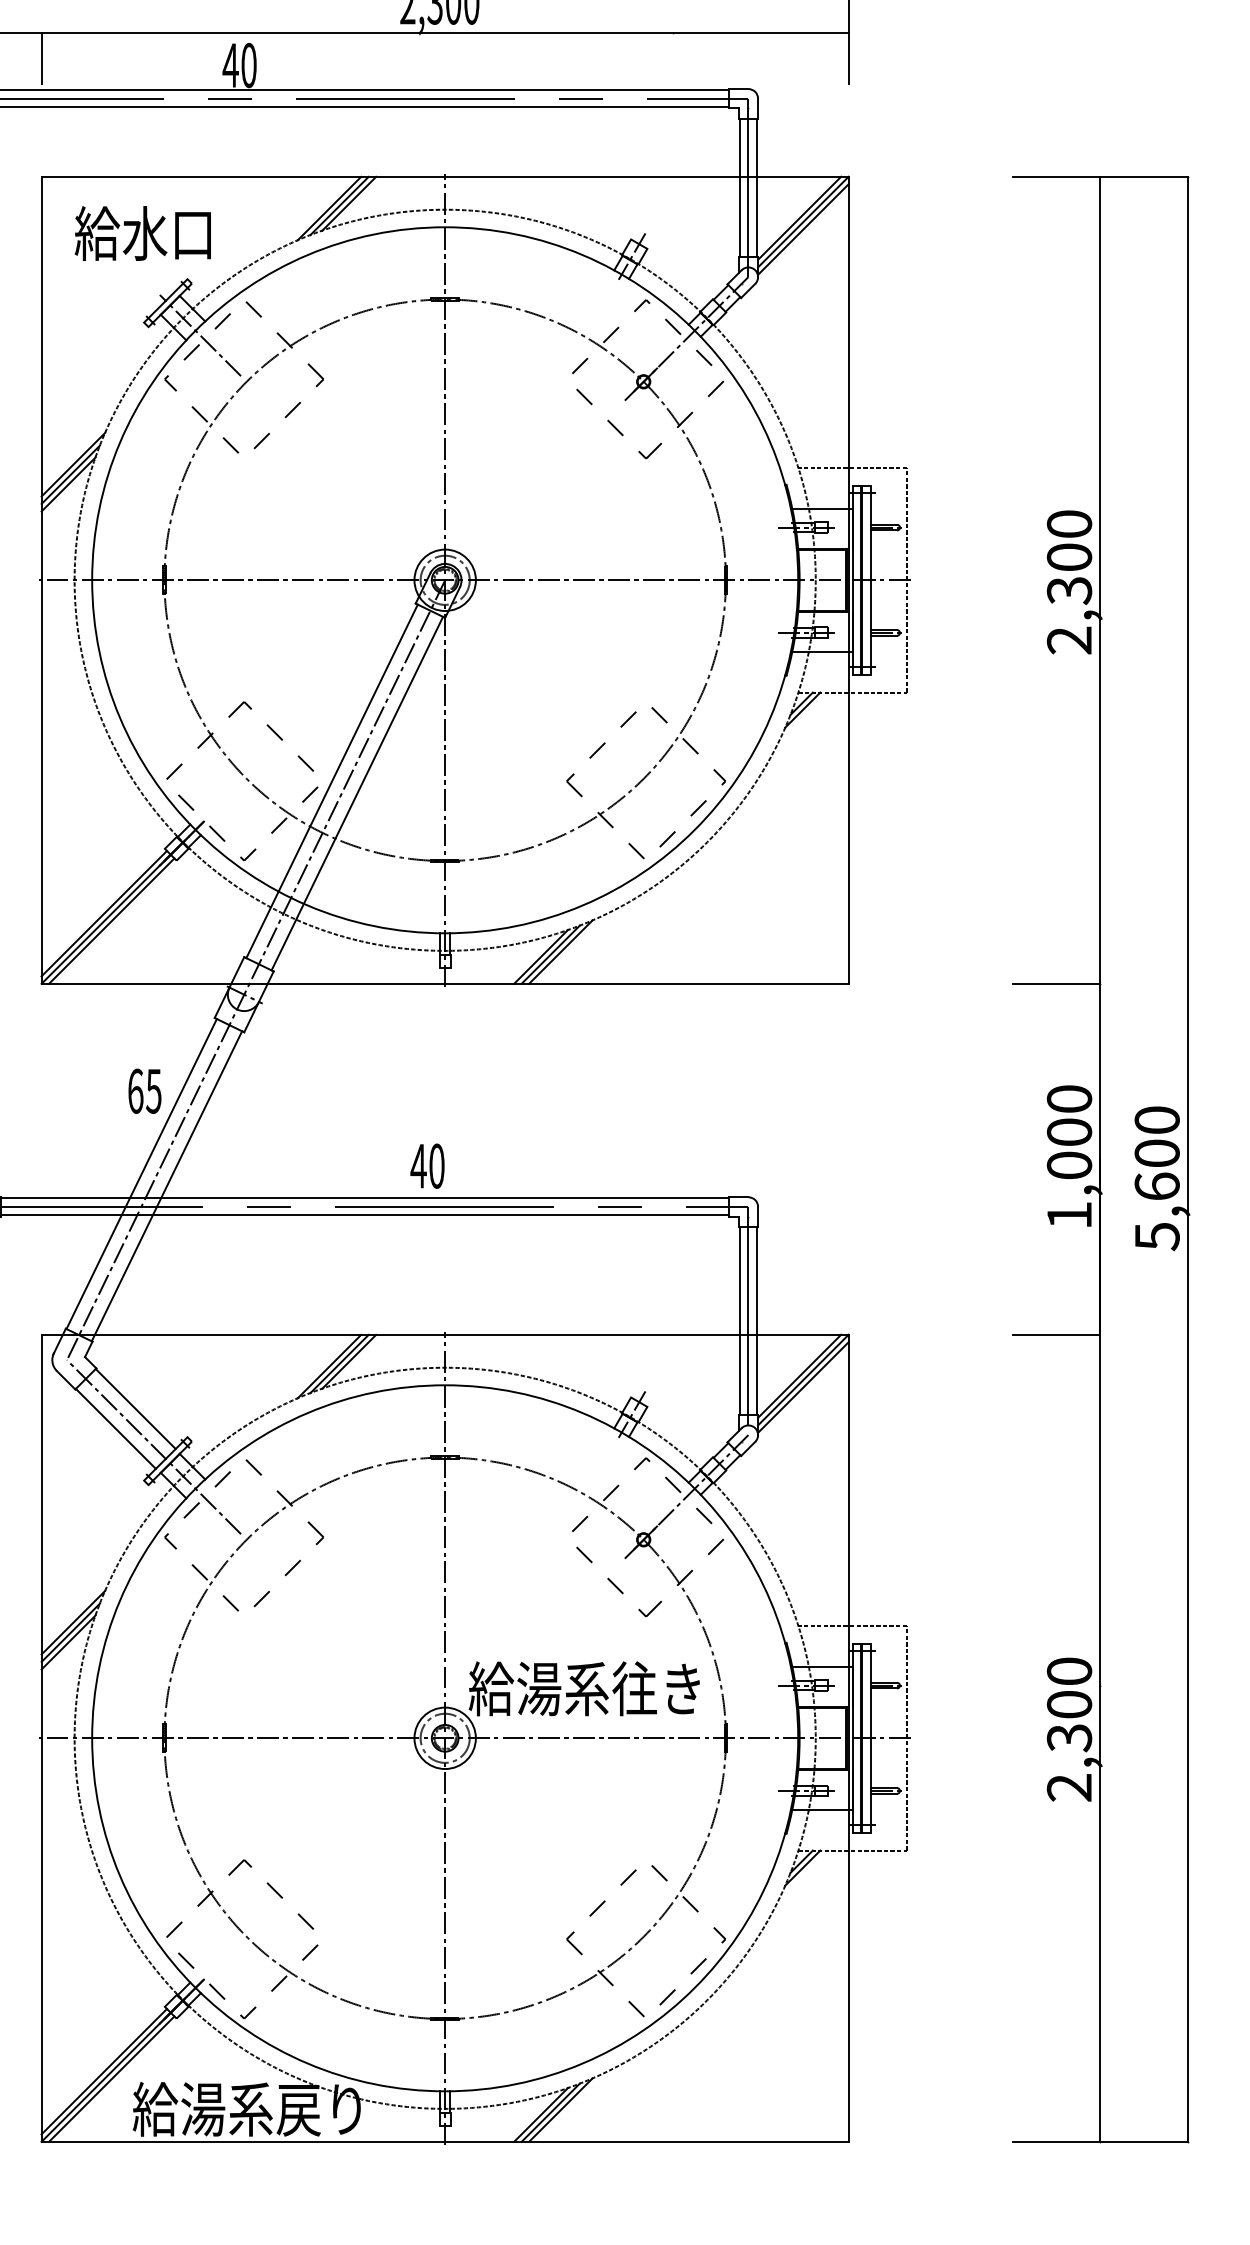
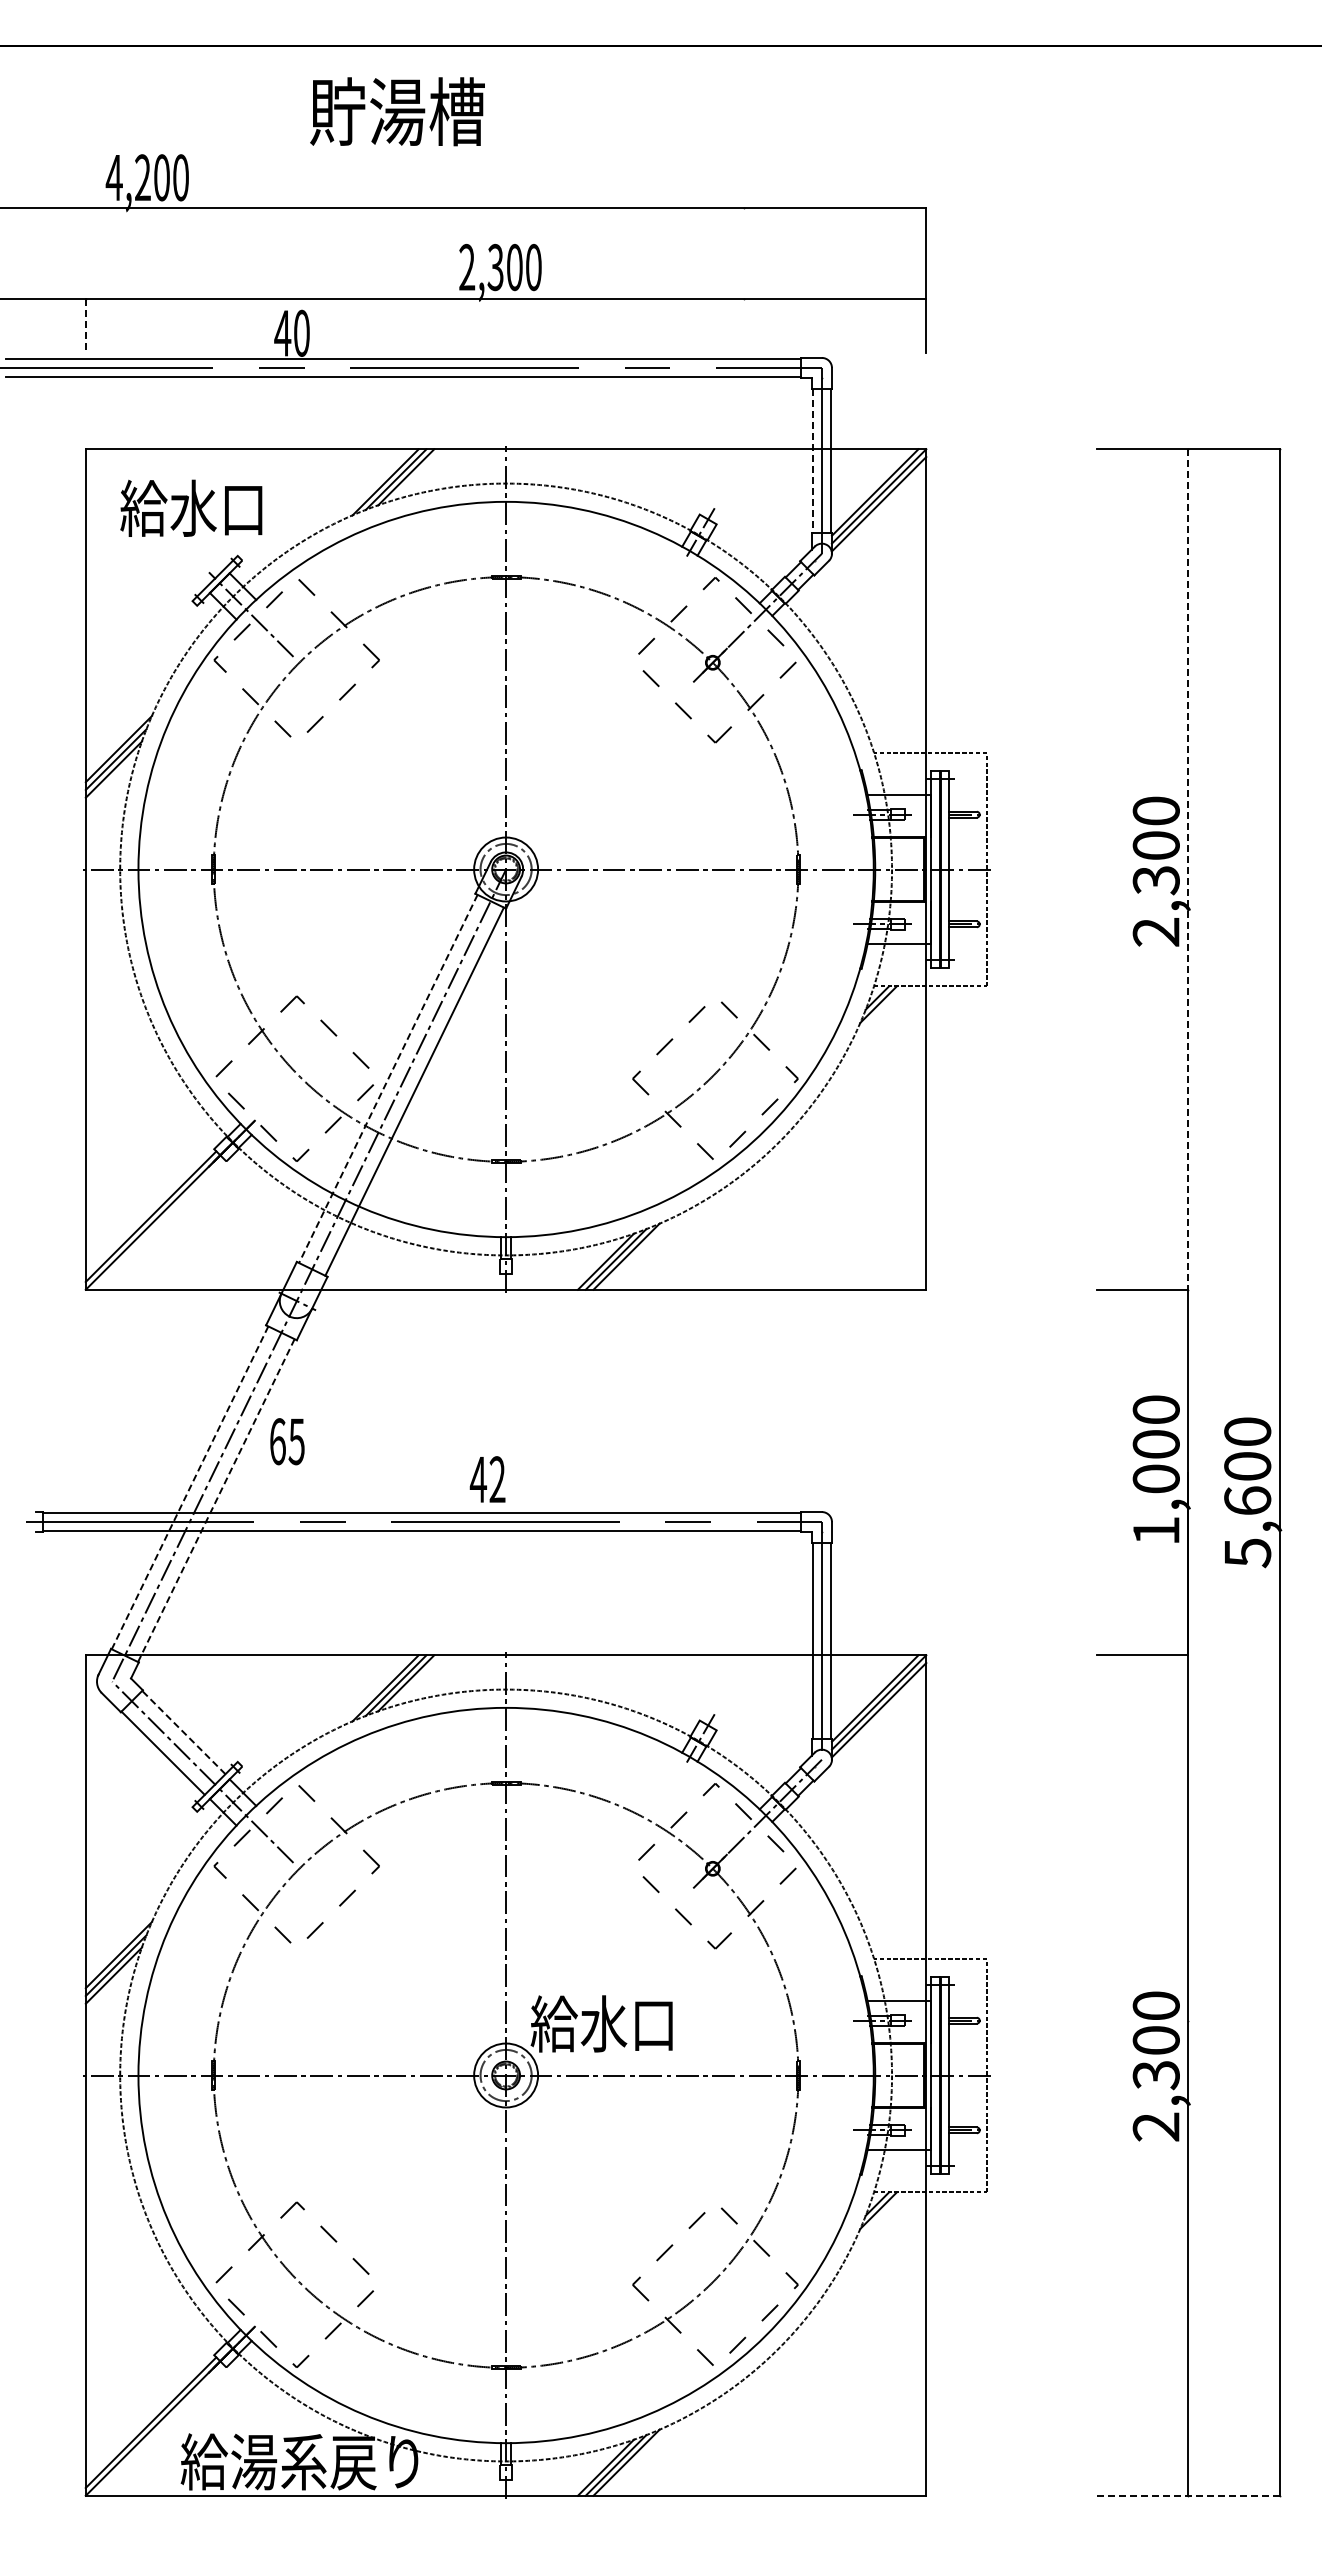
line: (41, 58) -> (85, 326), solid -> dashed
line: (740, 188) -> (813, 461), solid -> dashed
line: (1100, 581) -> (1188, 870), solid -> dashed
line: (332, 780) -> (388, 1078), solid -> dashed
line: (111, 921) -> (158, 1224), removed
text: (145, 1091) -> (287, 1441), moved
text: (436, 1166) -> (497, 1479), 40 -> 42
line: (141, 1174) -> (189, 1488), solid -> dashed
line: (167, 1187) -> (216, 1501), solid -> dashed
line: (135, 1408) -> (183, 1732), solid -> dashed
text: (607, 1688) -> (675, 2023), 給湯系往き -> 給水口
line: (111, 2079) -> (158, 2430), removed
line: (1100, 2141) -> (1188, 2495), solid -> dashed

